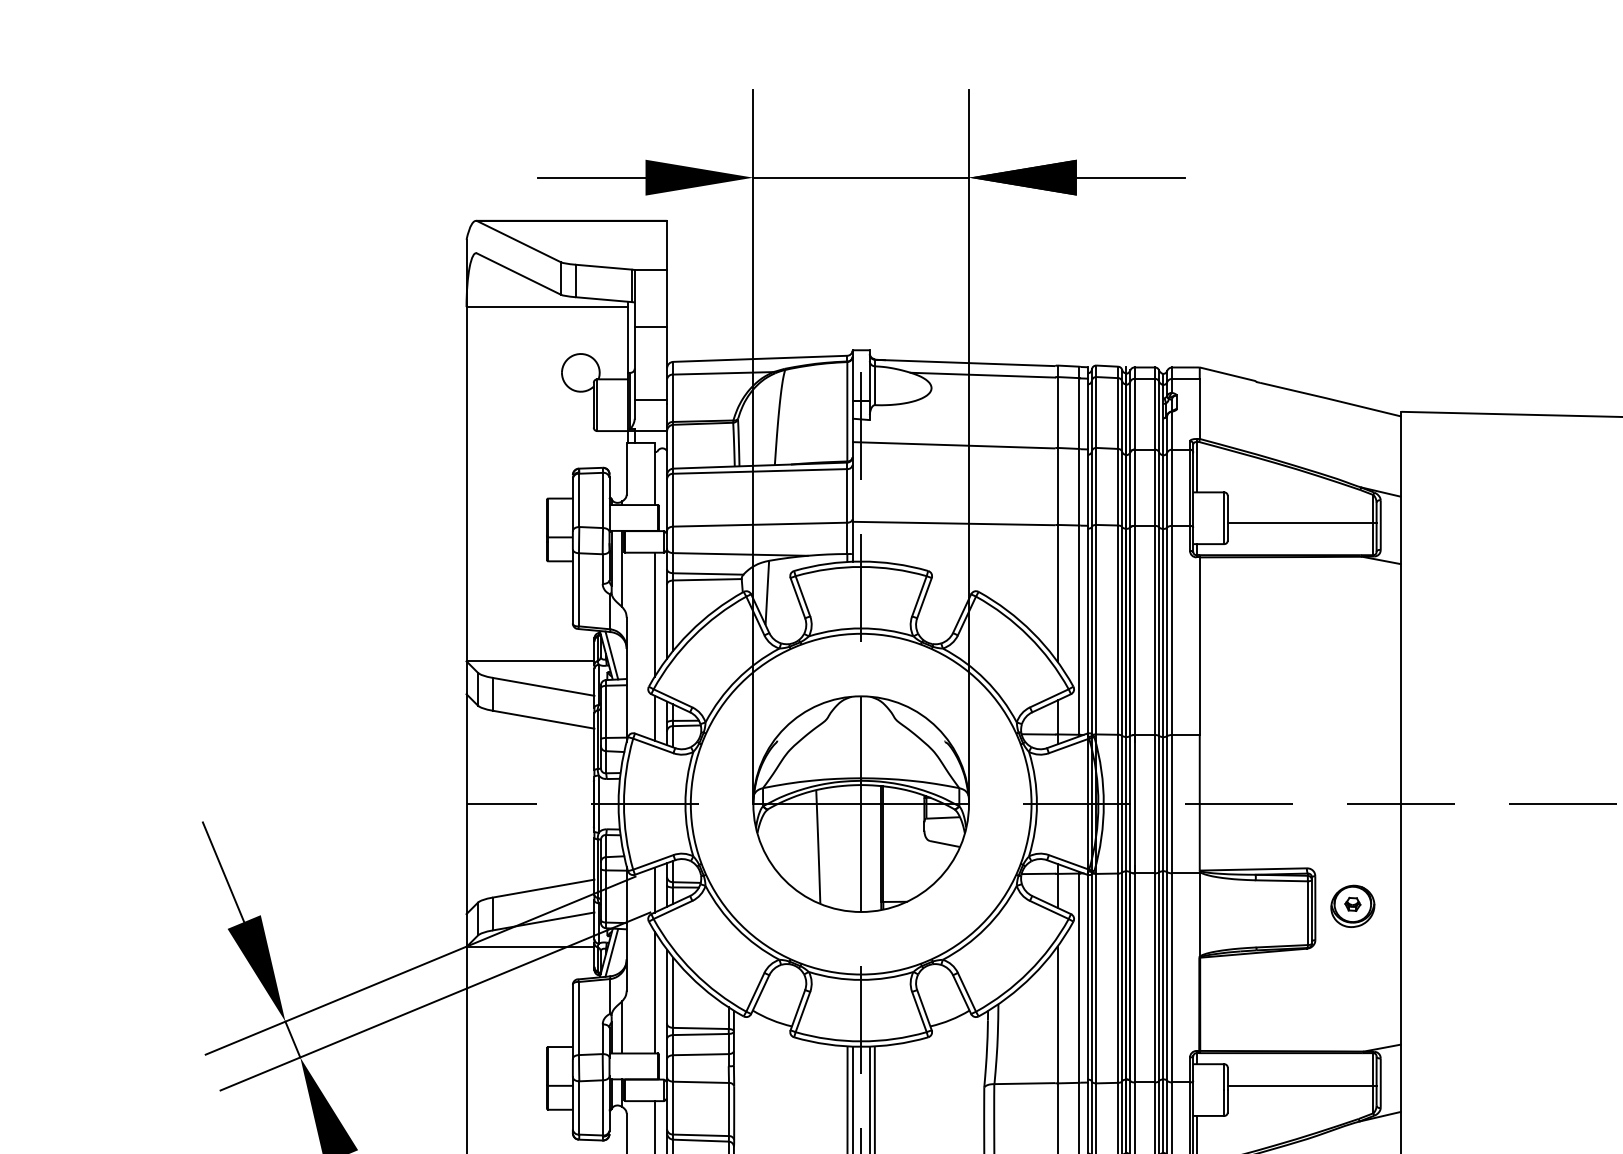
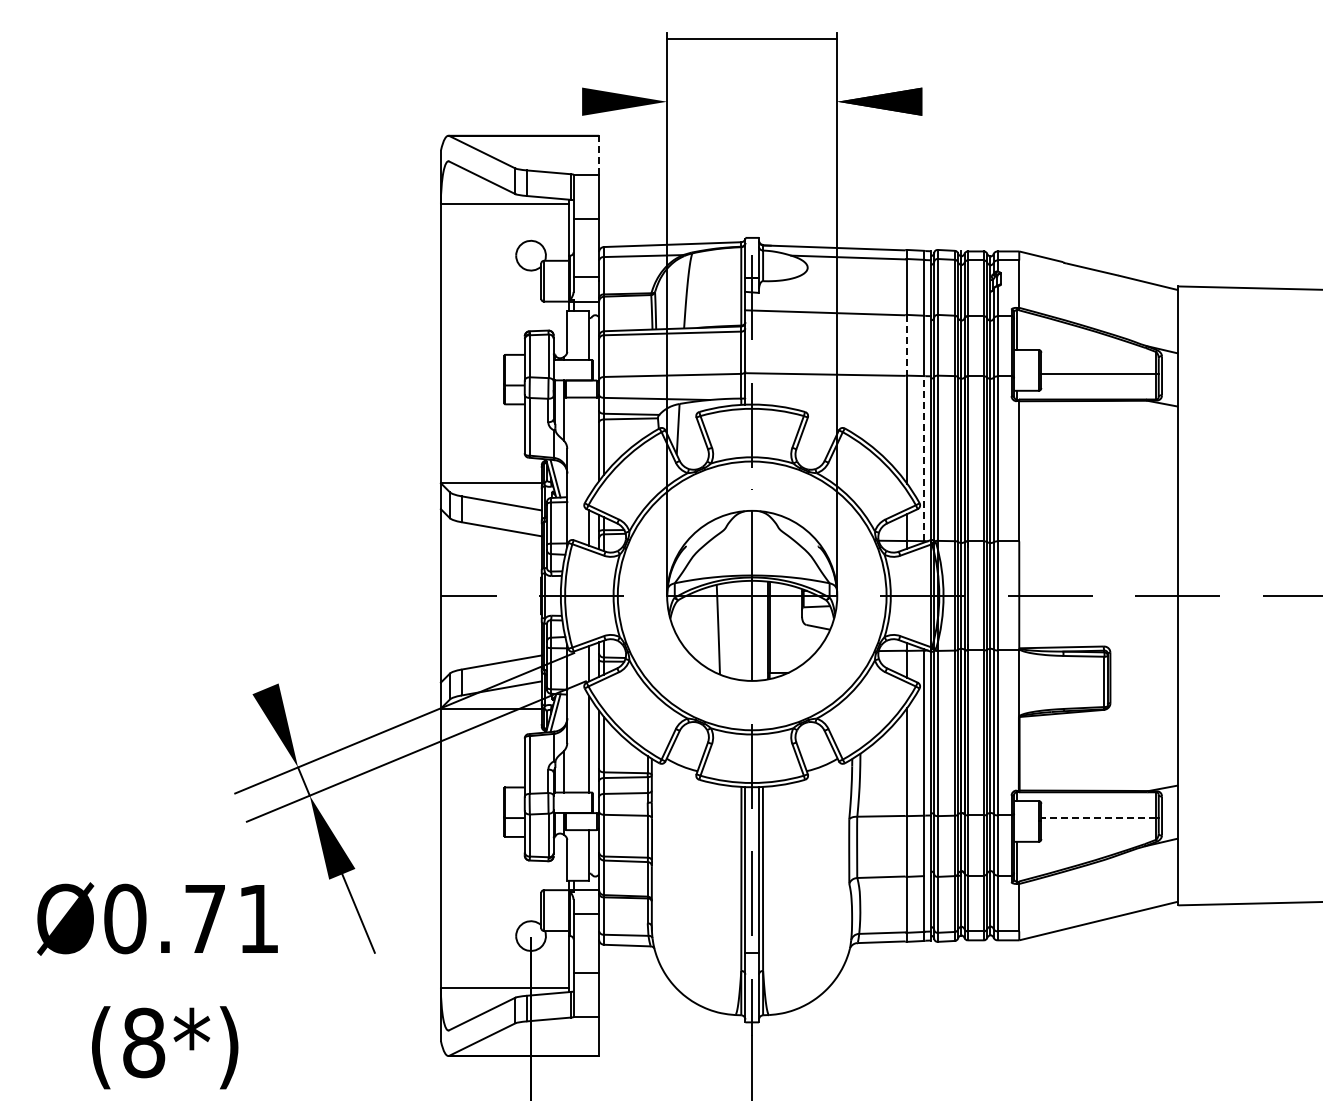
line: (591, 177) -> (539, 101), removed
line: (861, 177) -> (752, 38), moved
line: (1130, 177) -> (964, 101), removed
line: (667, 244) -> (599, 154), solid -> dashed
line: (1058, 486) -> (907, 345), solid -> dashed
line: (654, 614) -> (589, 446), removed
line: (1079, 629) -> (924, 458), solid -> dashed
line: (222, 872) -> (248, 649), removed
part: (1352, 906) -> (1139, 676), removed
line: (1300, 1085) -> (1098, 817), solid -> dashed

